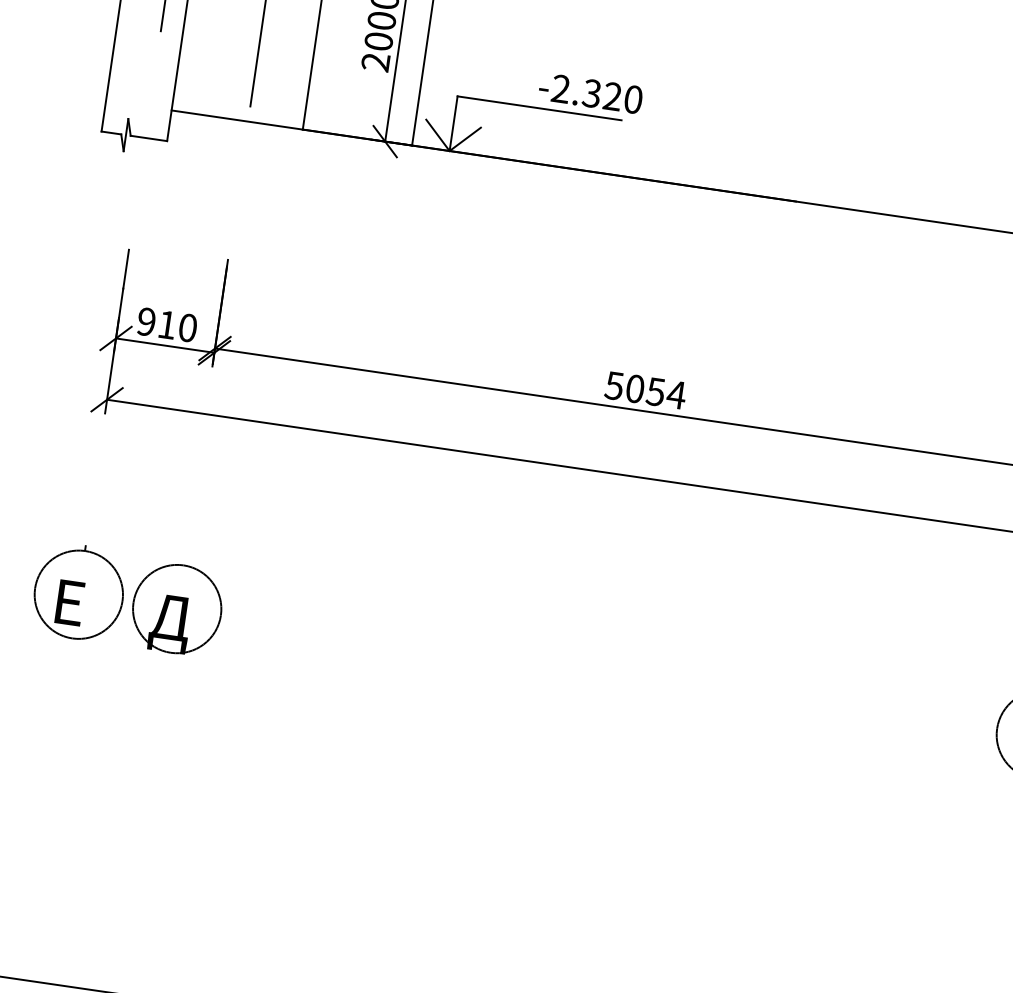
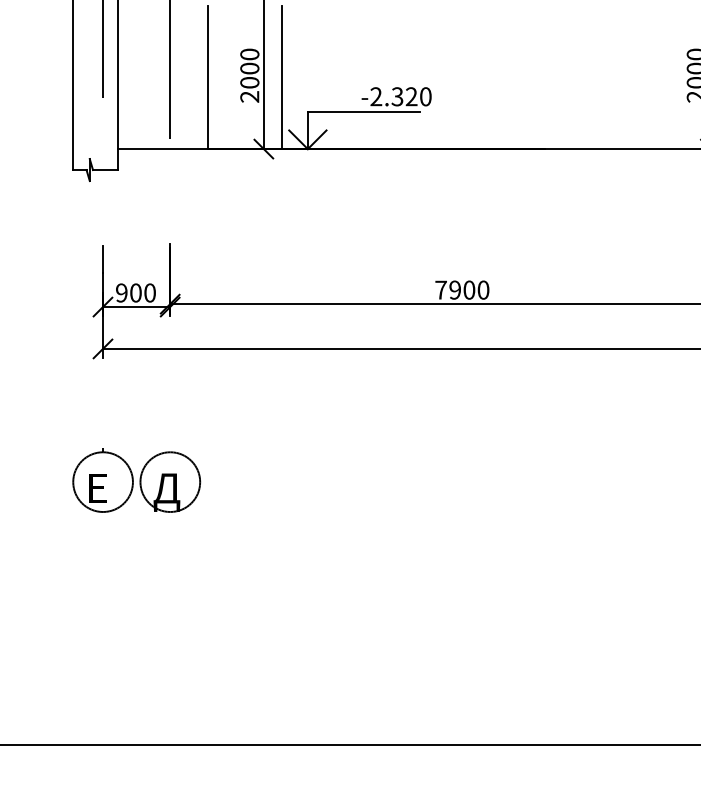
text: (166, 324) -> (135, 292), 910 -> 900
text: (645, 389) -> (462, 289), 5054 -> 7900

